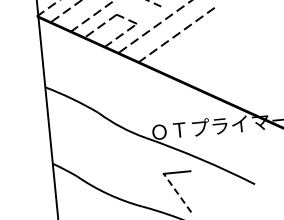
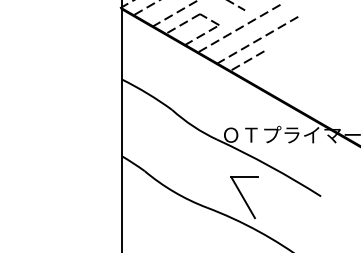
line: (167, 57) -> (246, 61), added
line: (177, 192) -> (243, 197), dashed -> solid

